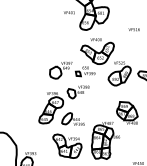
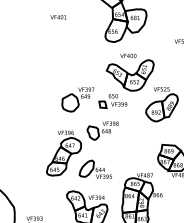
text: (69, 12) -> (58, 16), moved

